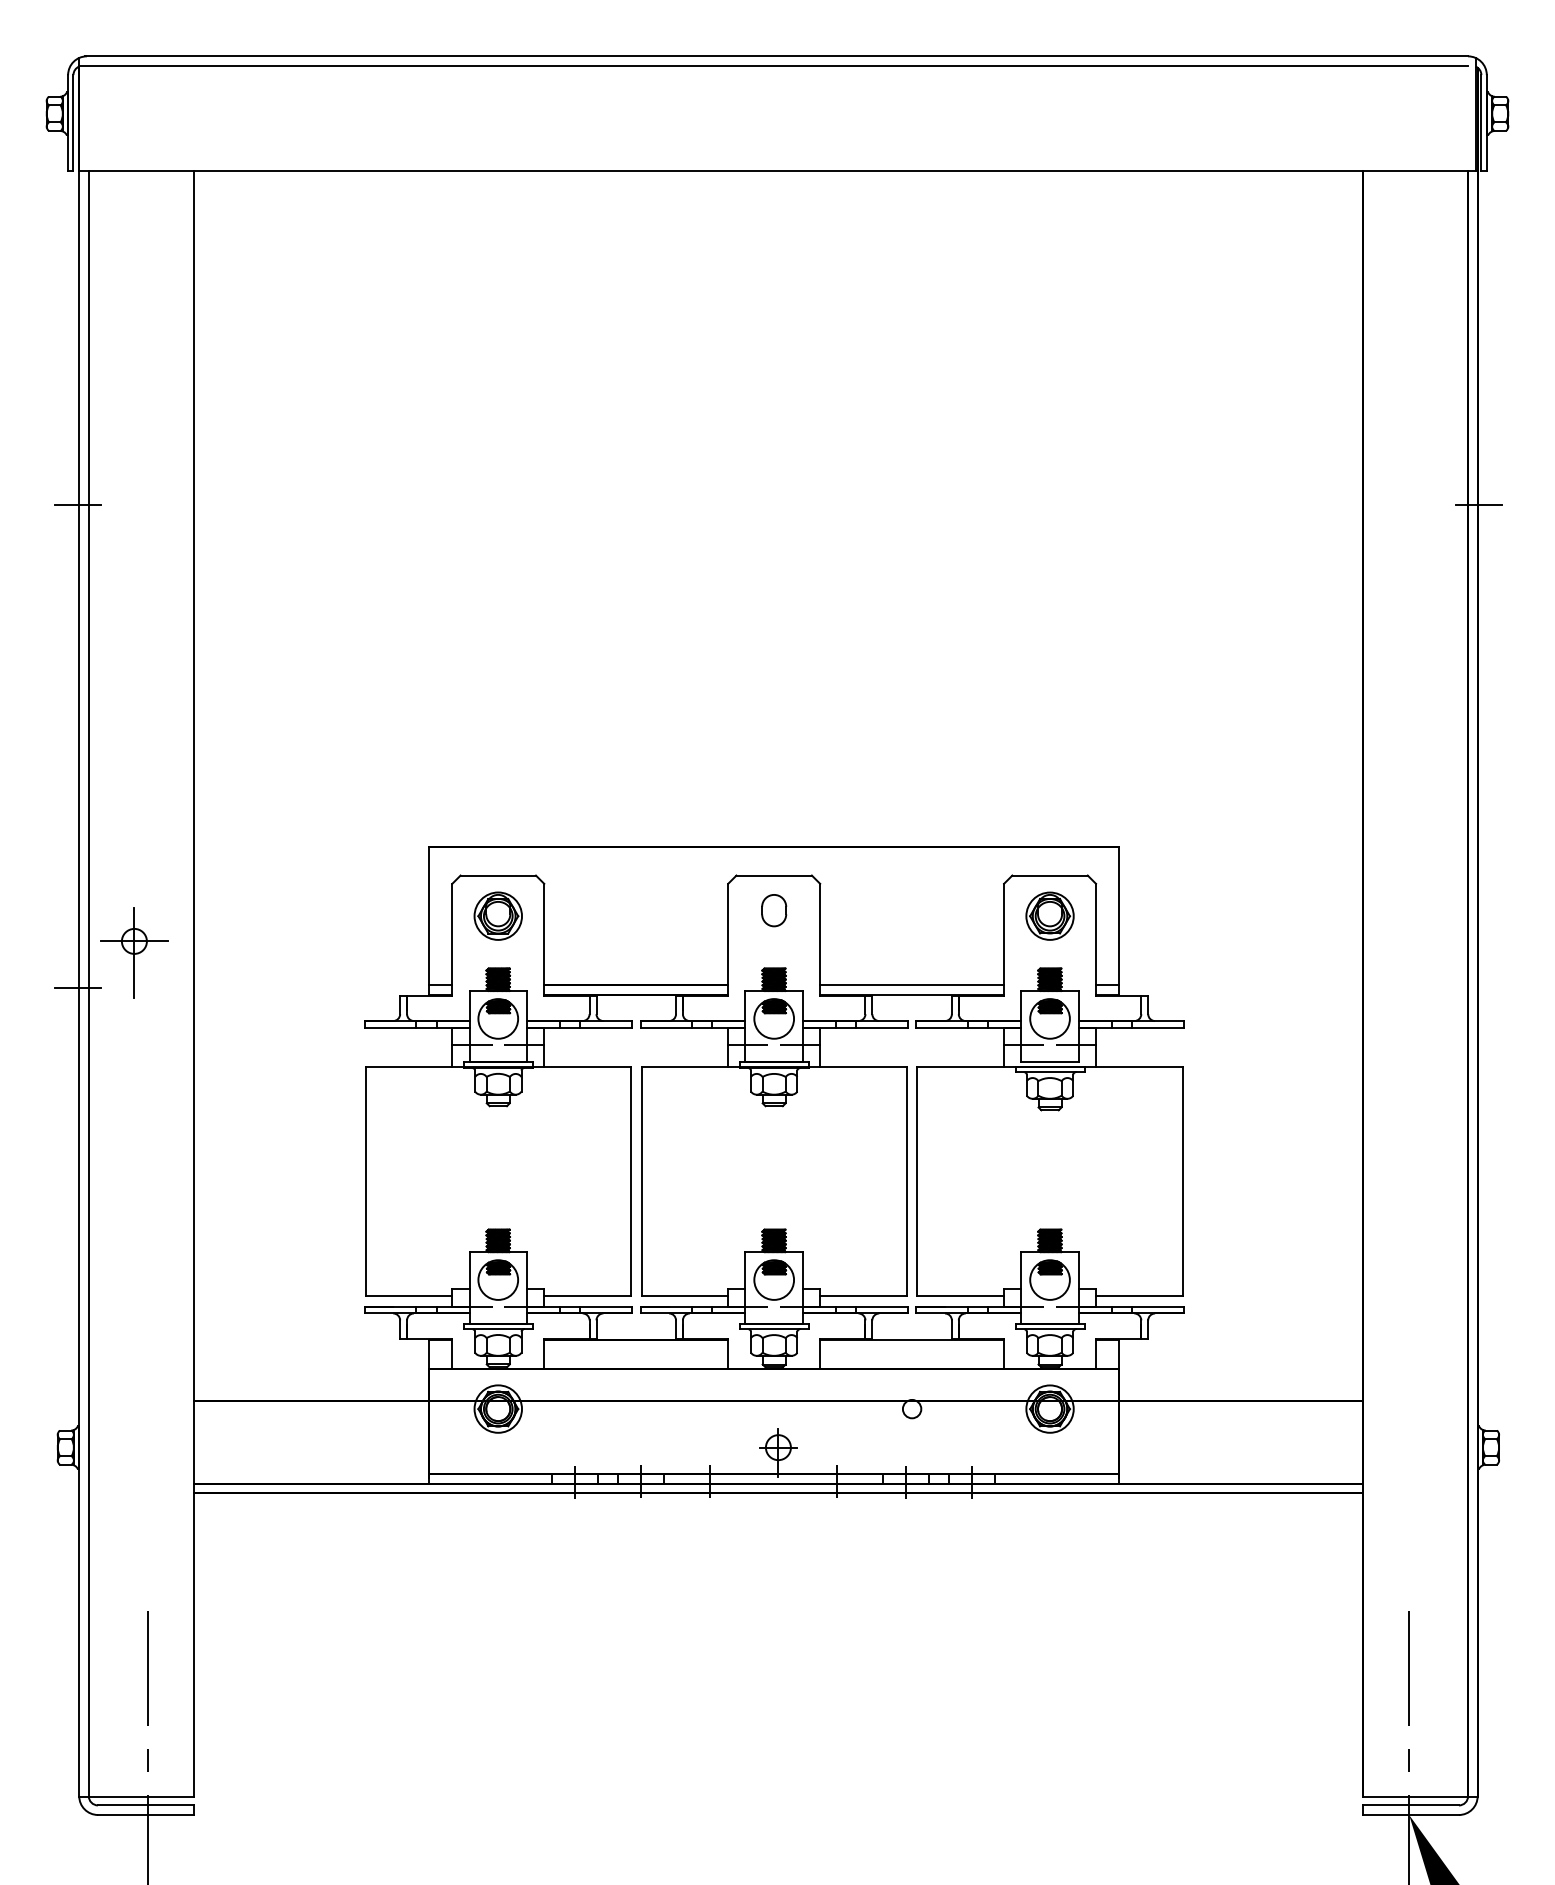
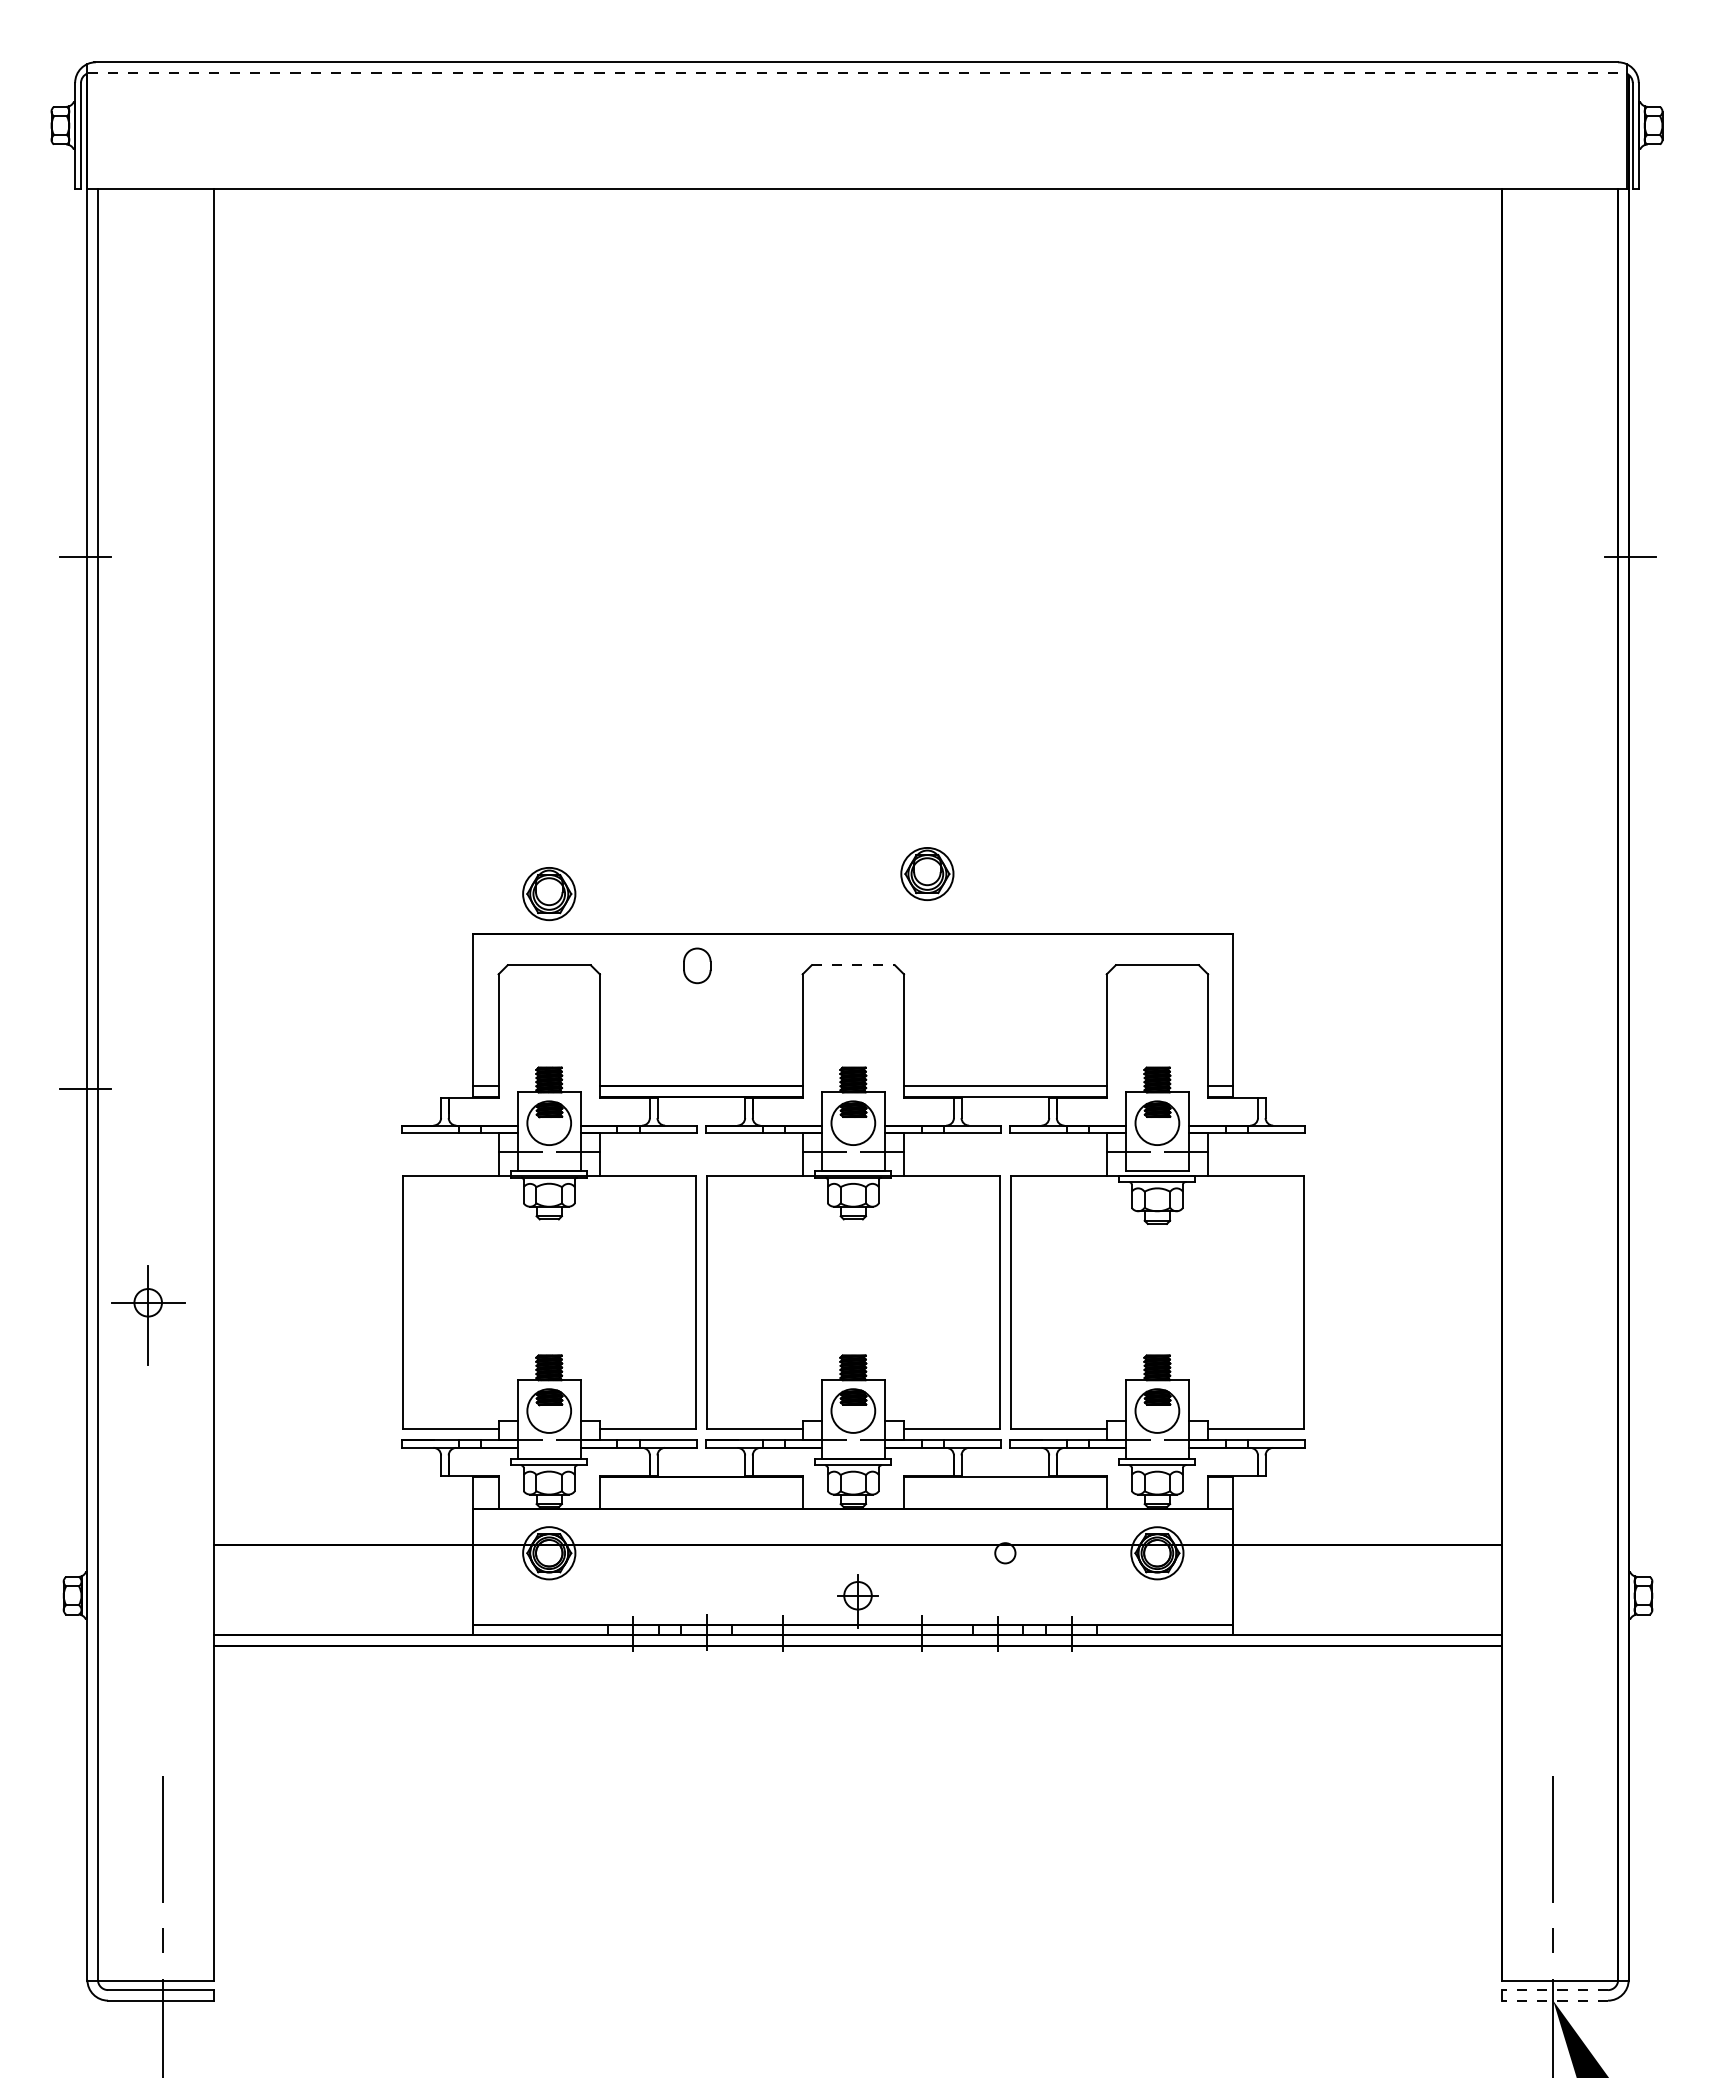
line: (773, 65) -> (852, 72), solid -> dashed
line: (774, 875) -> (853, 965), solid -> dashed
part: (774, 910) -> (697, 965), moved
part: (1050, 915) -> (927, 873), moved
part: (498, 916) -> (549, 894), moved
part: (134, 952) -> (148, 1315), moved
line: (1410, 1805) -> (1554, 1990), solid -> dashed
line: (1410, 1814) -> (1554, 2000), solid -> dashed

